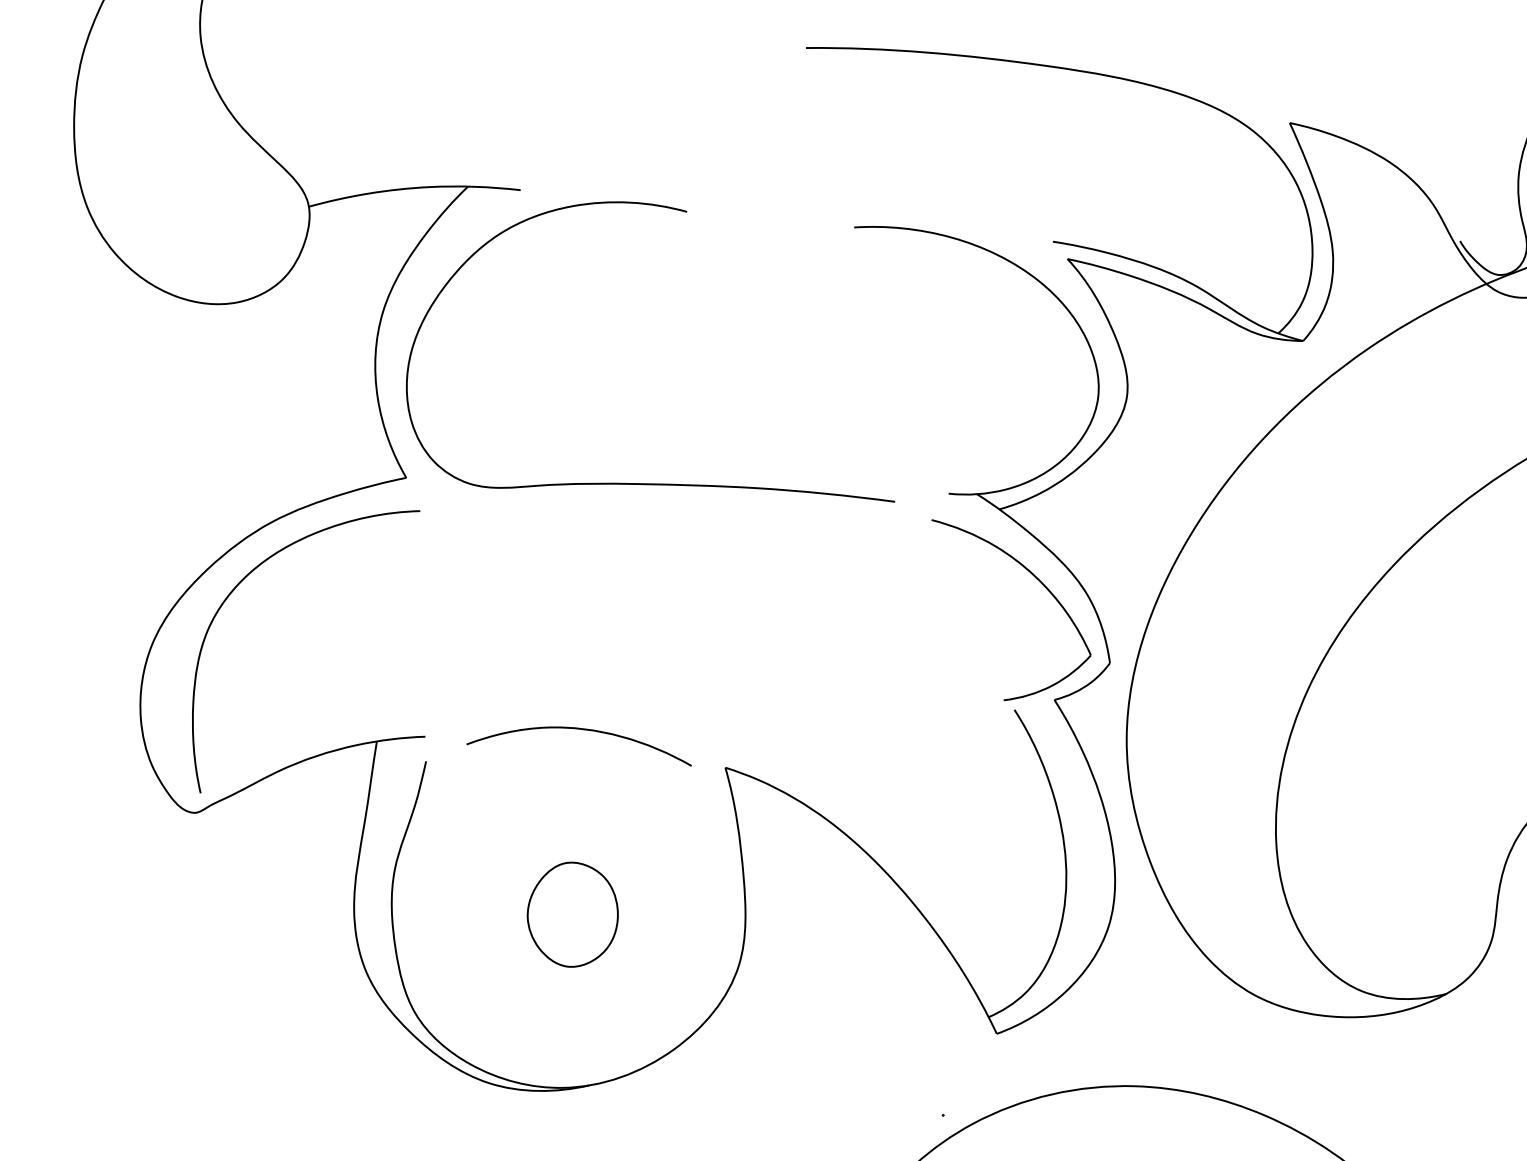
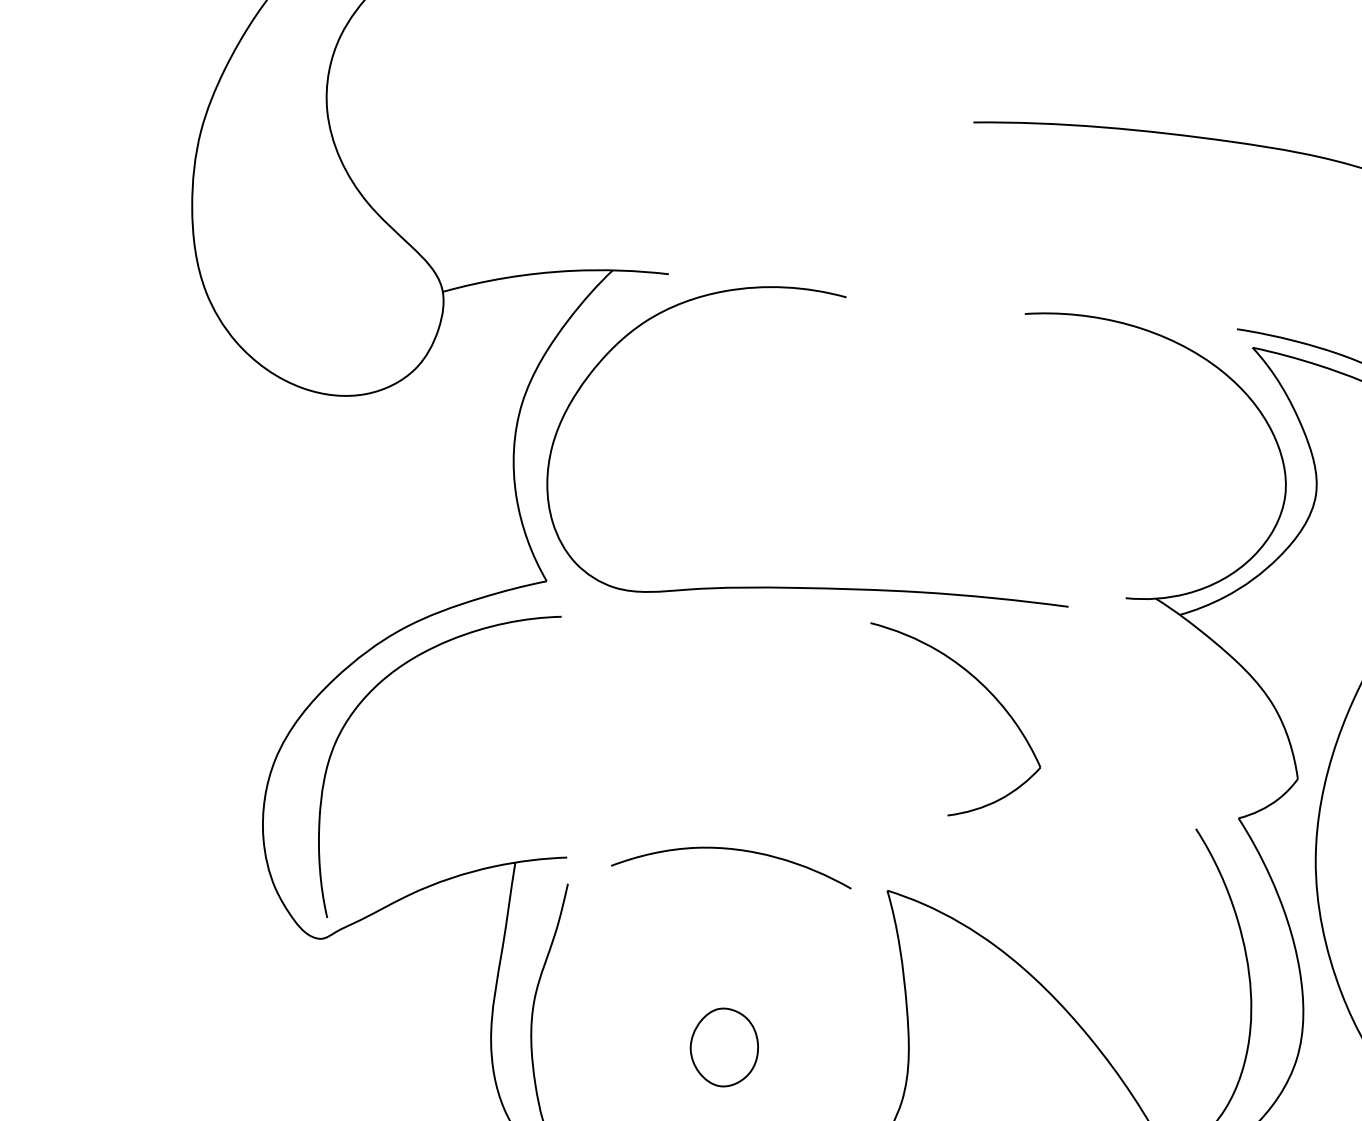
part: (1041, 584) -> (987, 691), moved
part: (572, 914) -> (724, 1047), size x0.7

